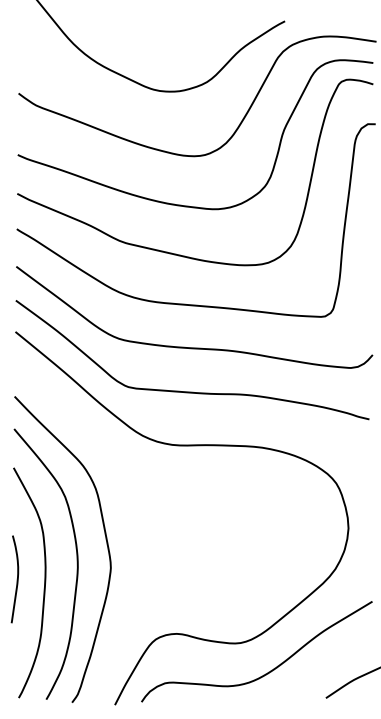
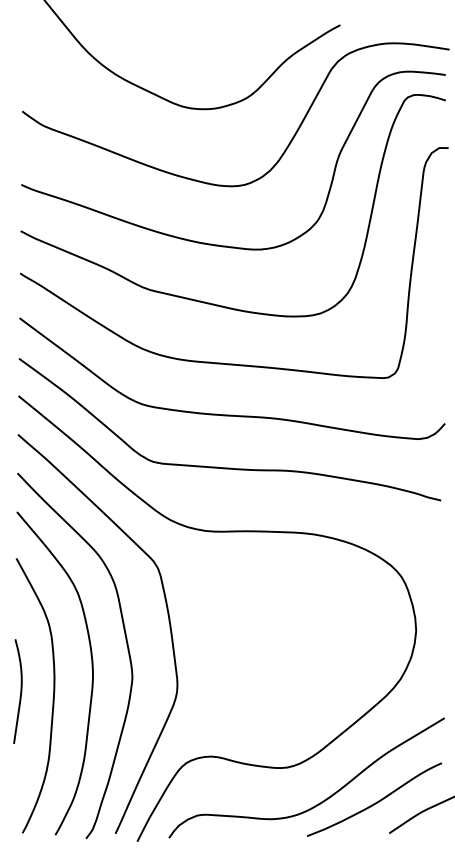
curve: (140, 518) -> (167, 618), added
curve: (315, 671) -> (376, 801), added

